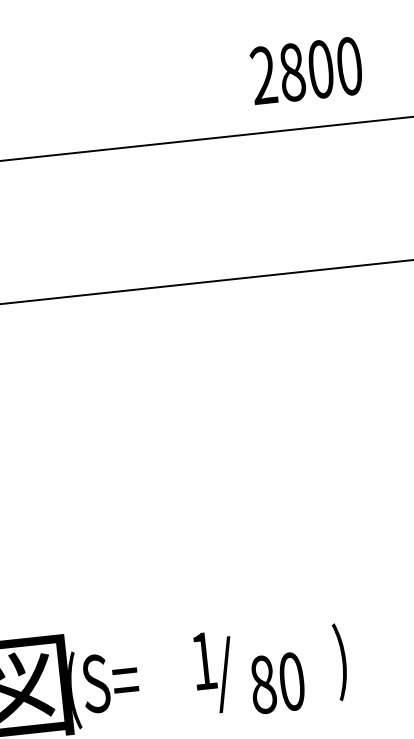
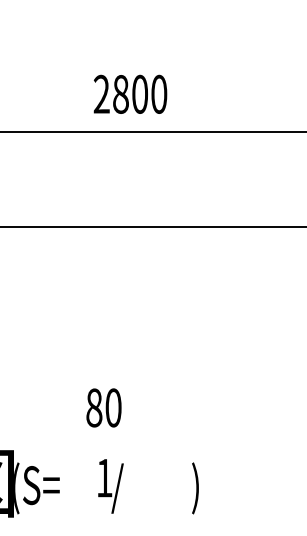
text: (306, 69) -> (130, 93), moved
text: (276, 682) -> (103, 407), moved

